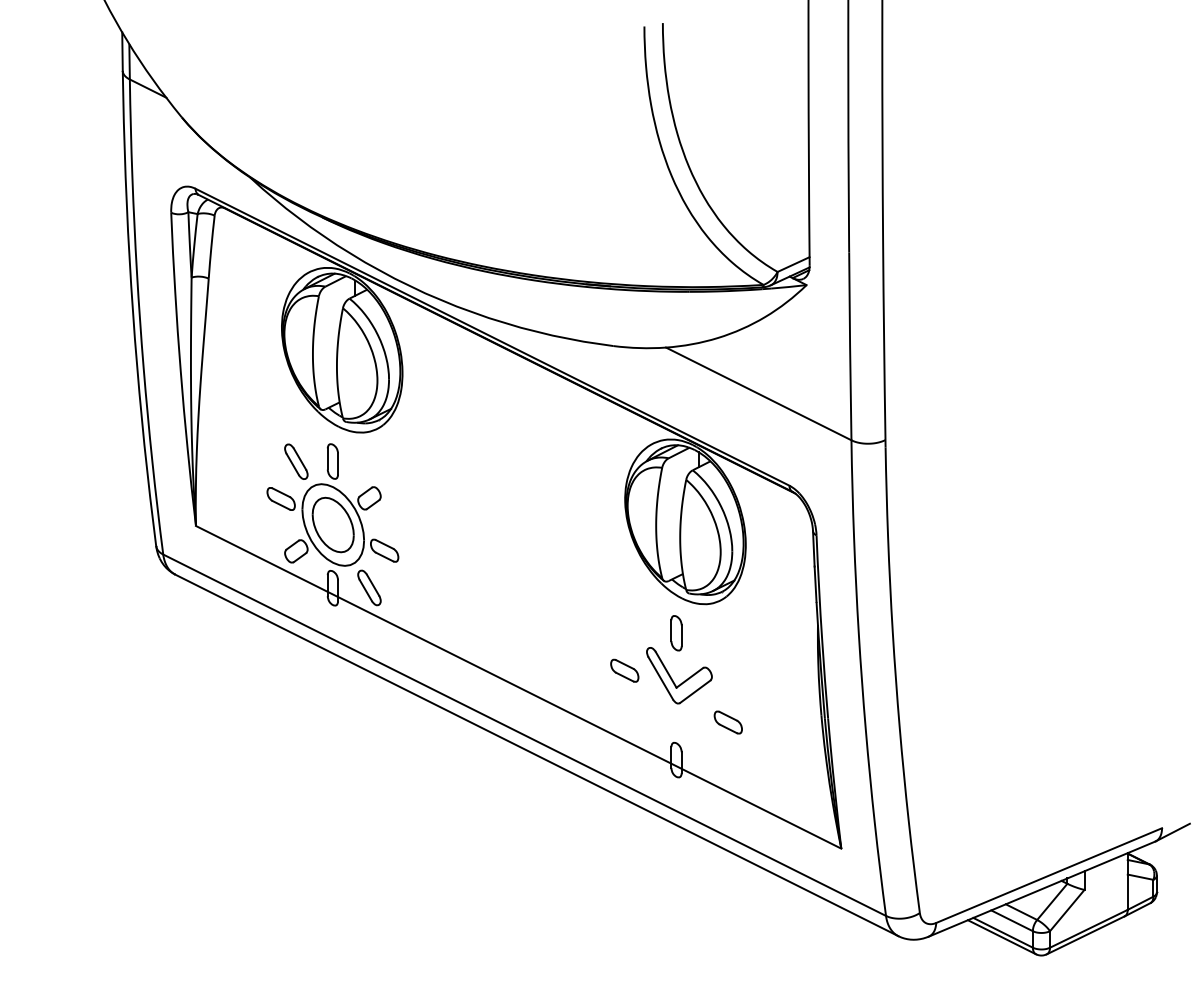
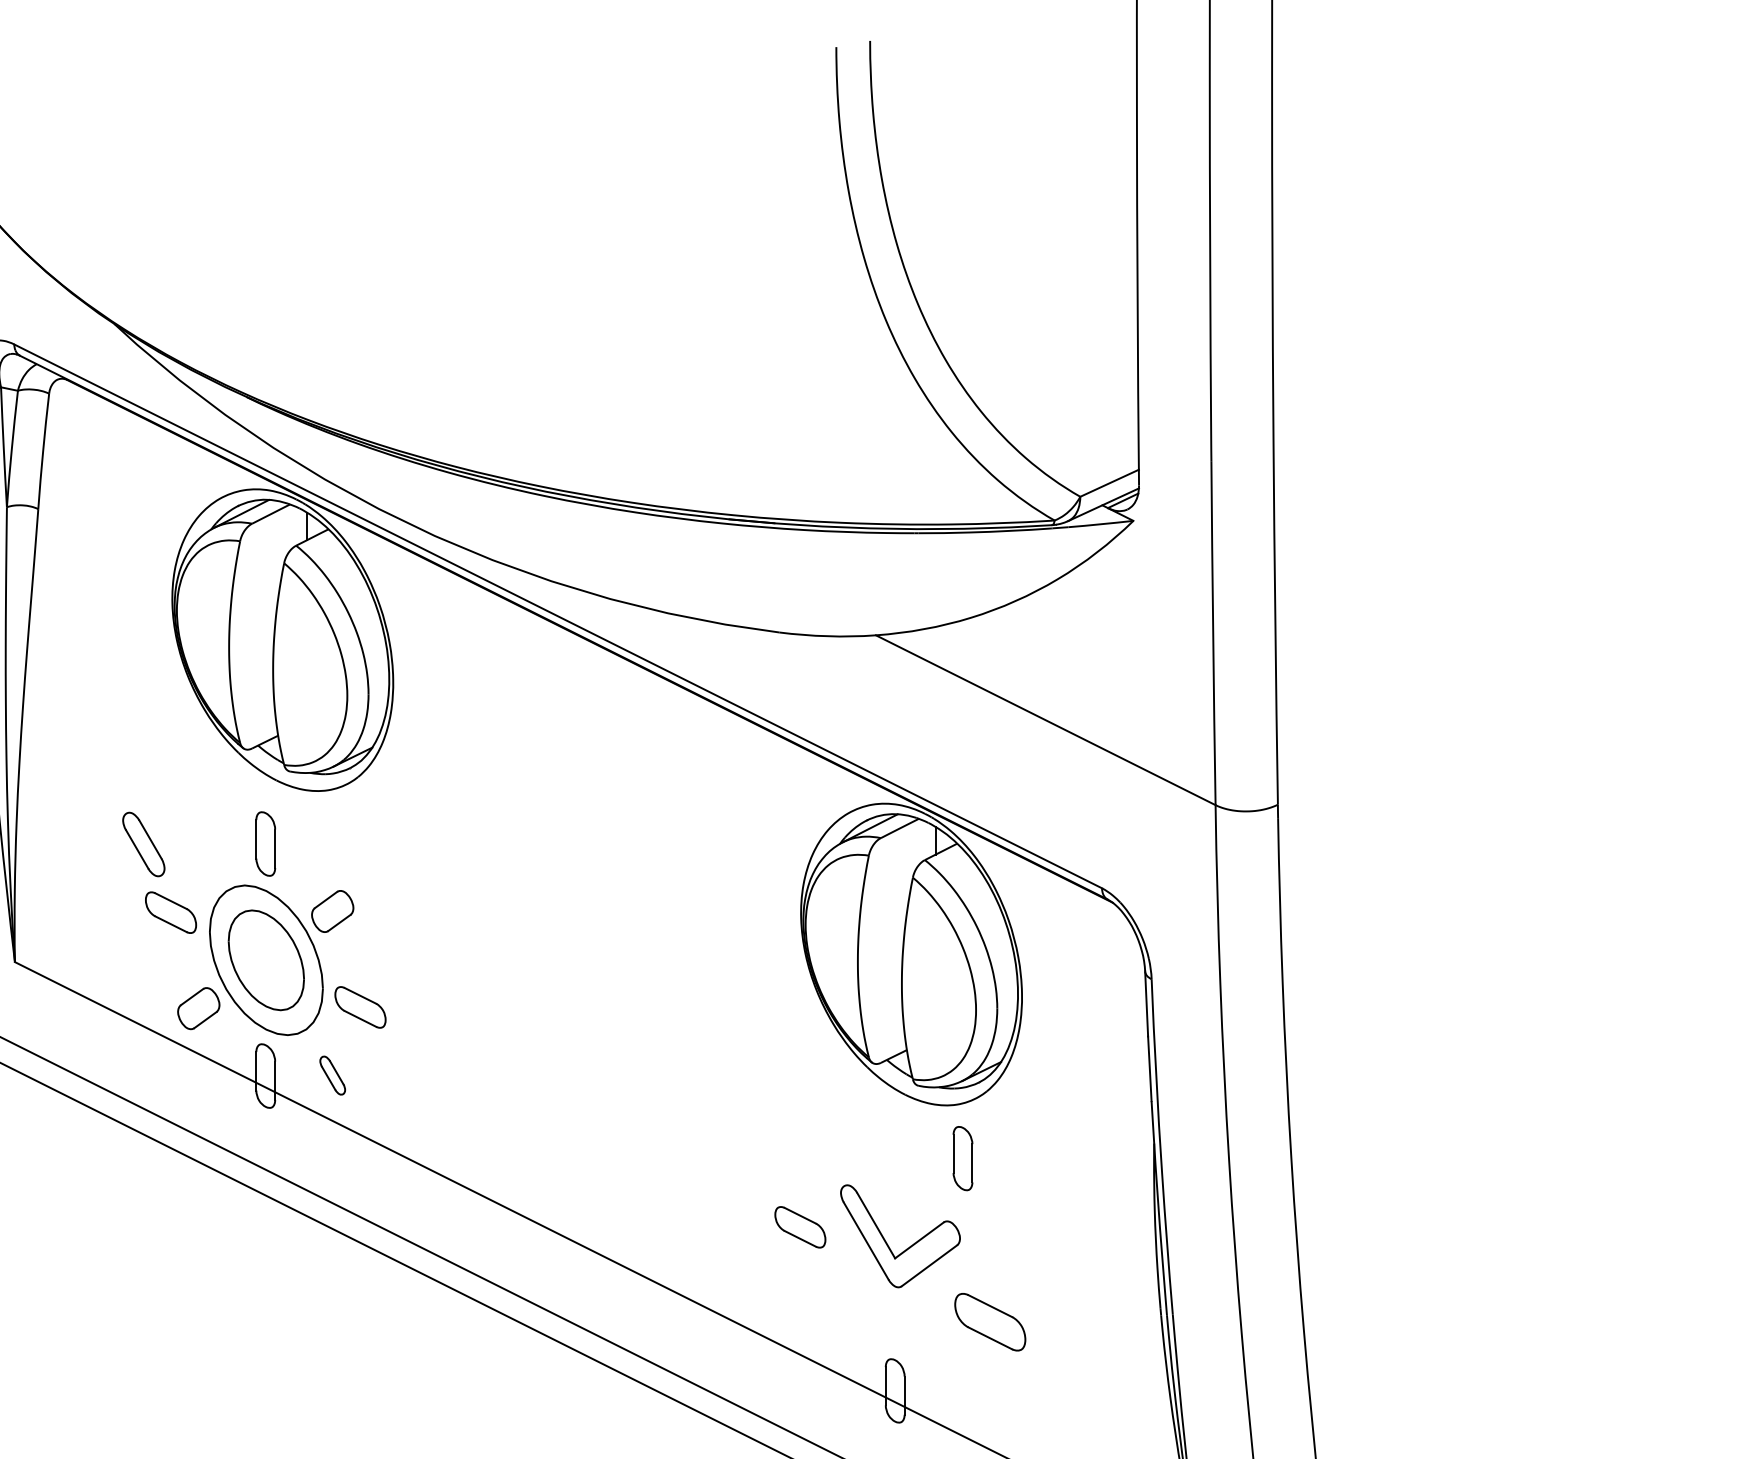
part: (296, 461) -> (144, 843), moved
part: (369, 587) -> (332, 1074), size x0.6
part: (676, 633) -> (962, 1159), moved
part: (727, 722) -> (988, 1322), size x1.4

